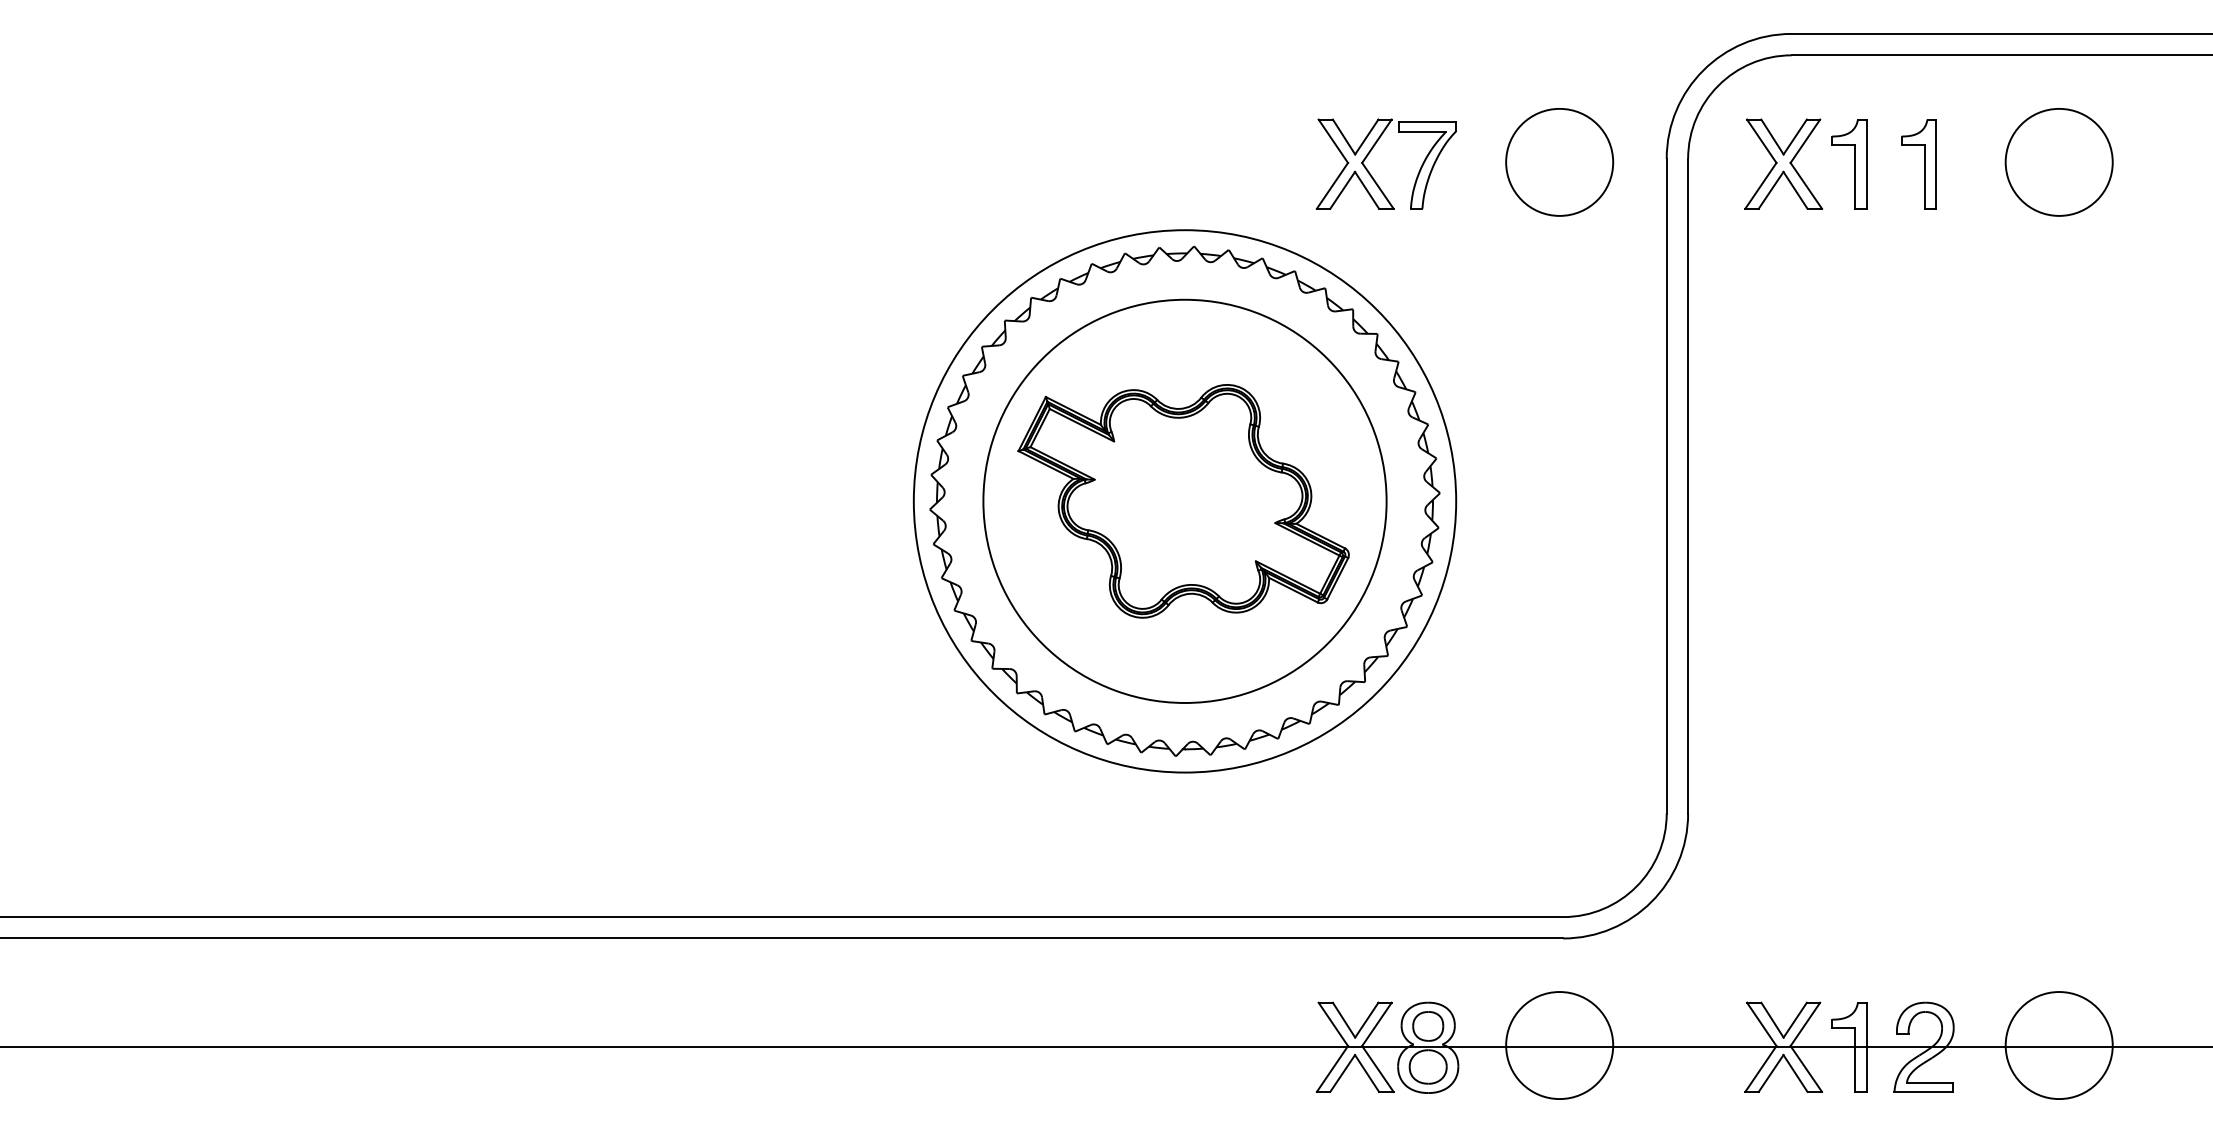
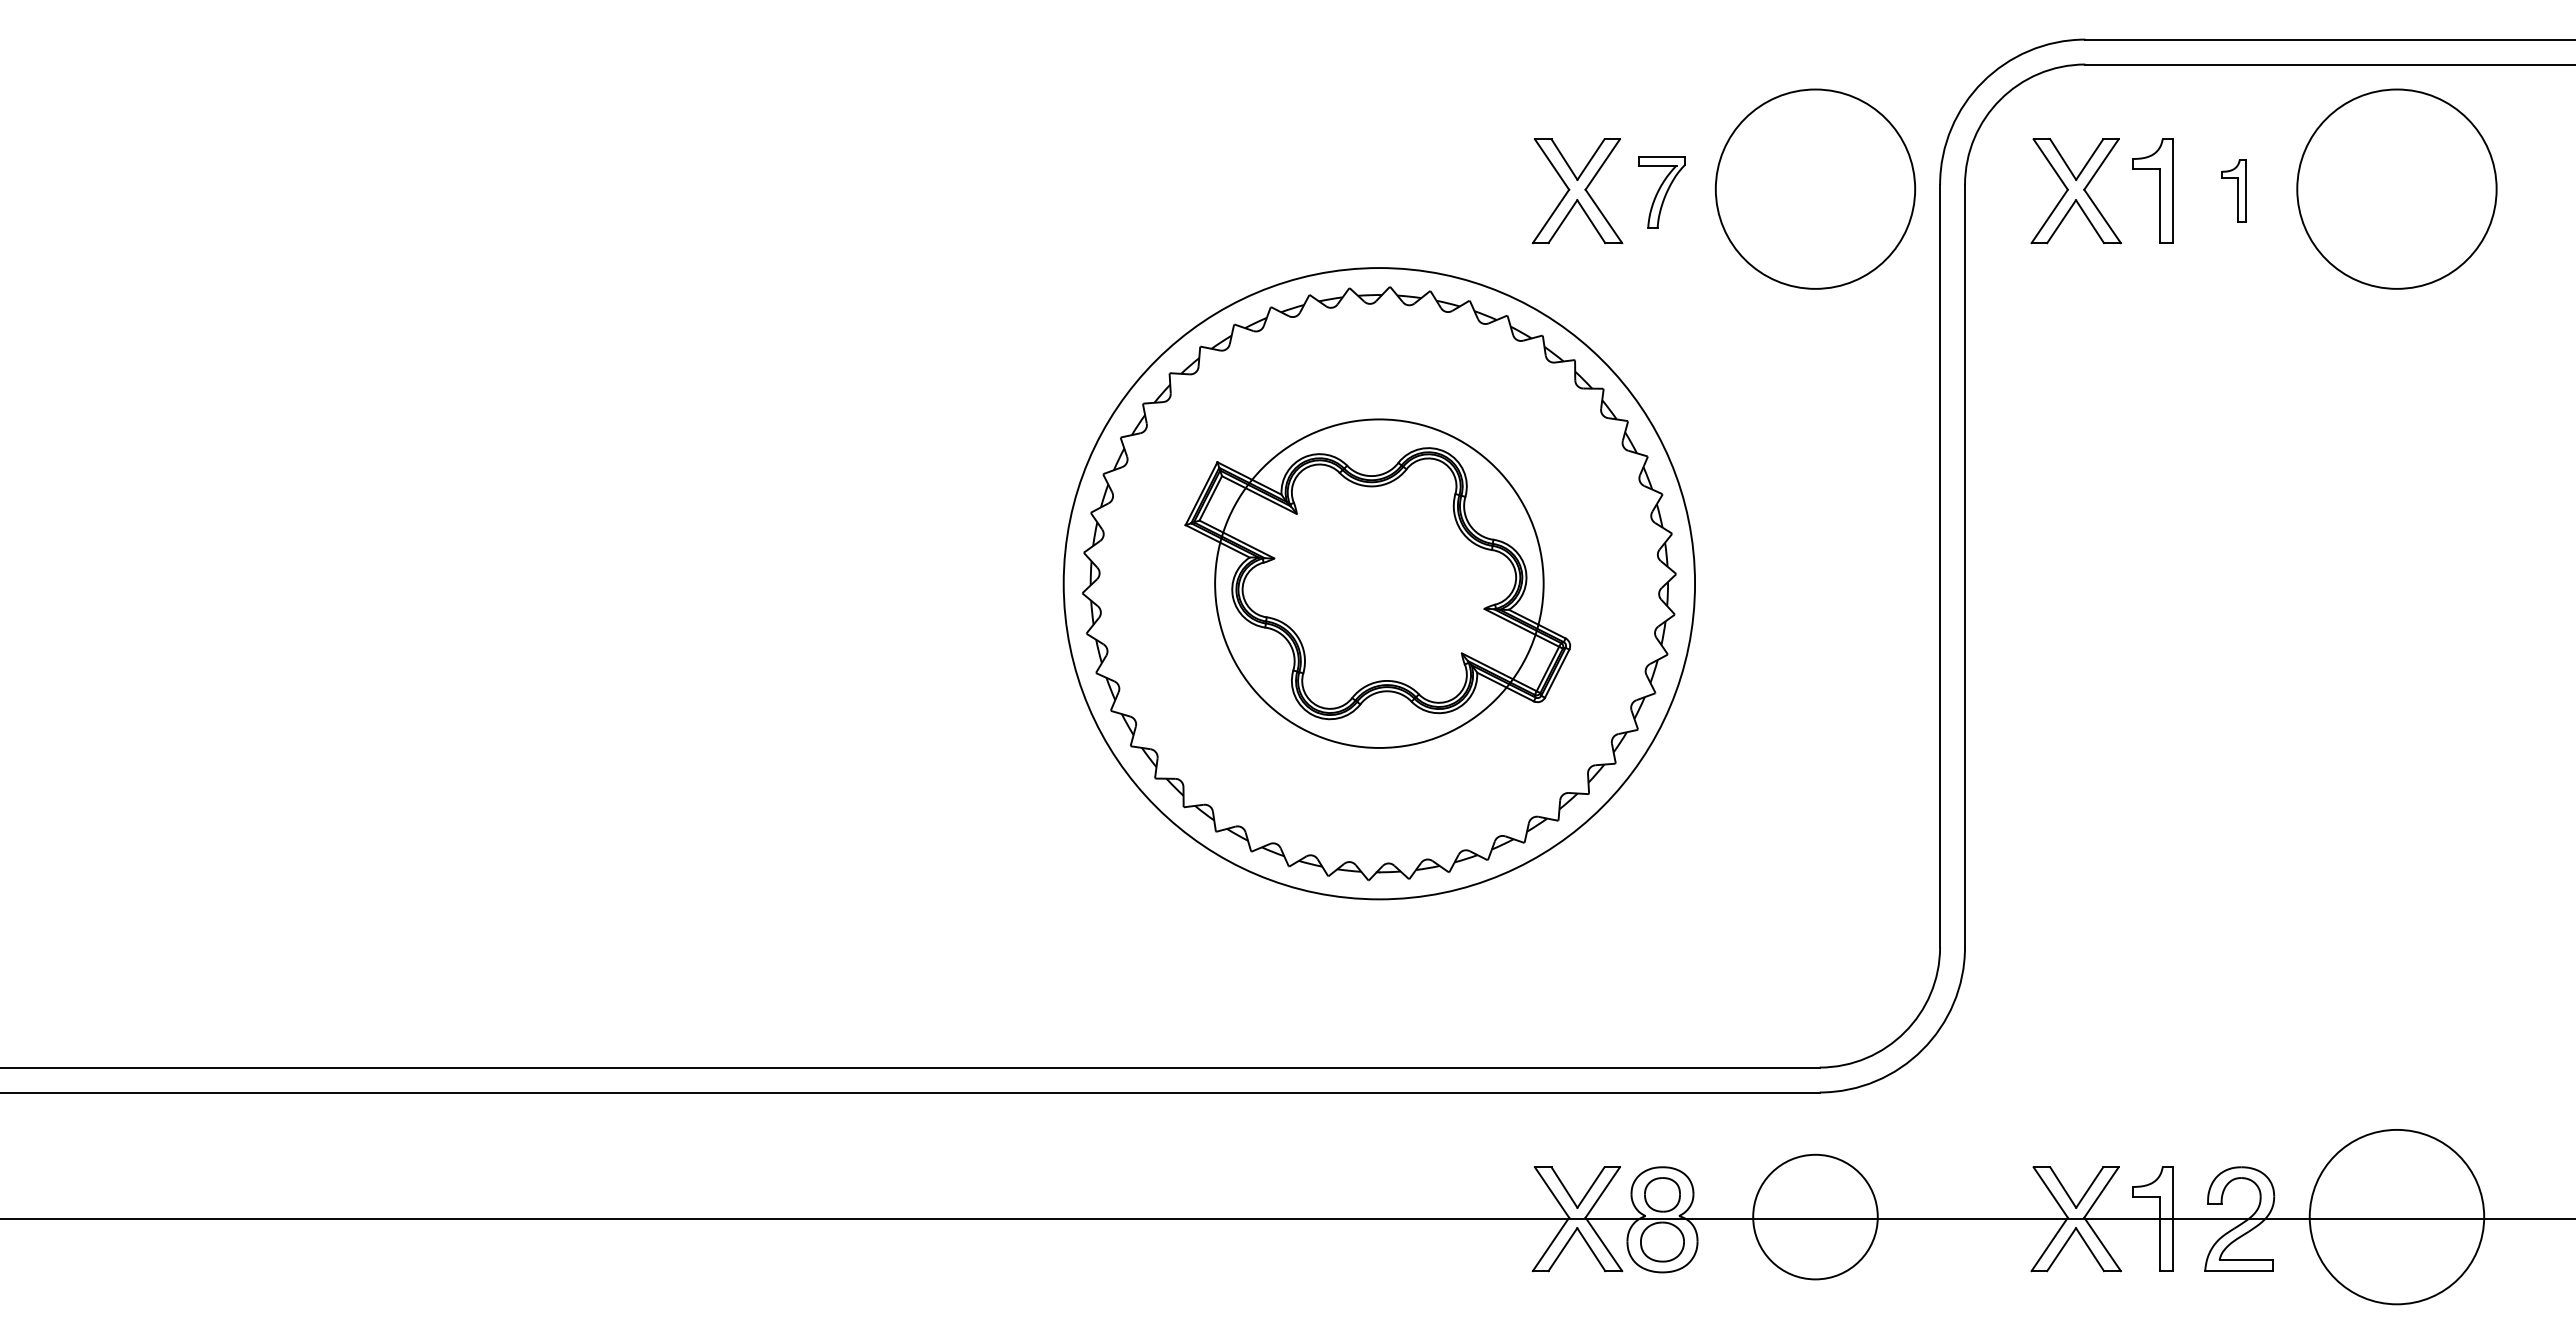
circle: (1559, 161) -> (1815, 188), size x1.6
circle: (2058, 161) -> (2396, 188), size x1.6
part: (1918, 163) -> (2233, 190), size x0.6
part: (1427, 165) -> (1661, 192), size x0.7
circle: (1185, 501) -> (1379, 583), size x0.7
circle: (2058, 1045) -> (2396, 1216), size x1.4

